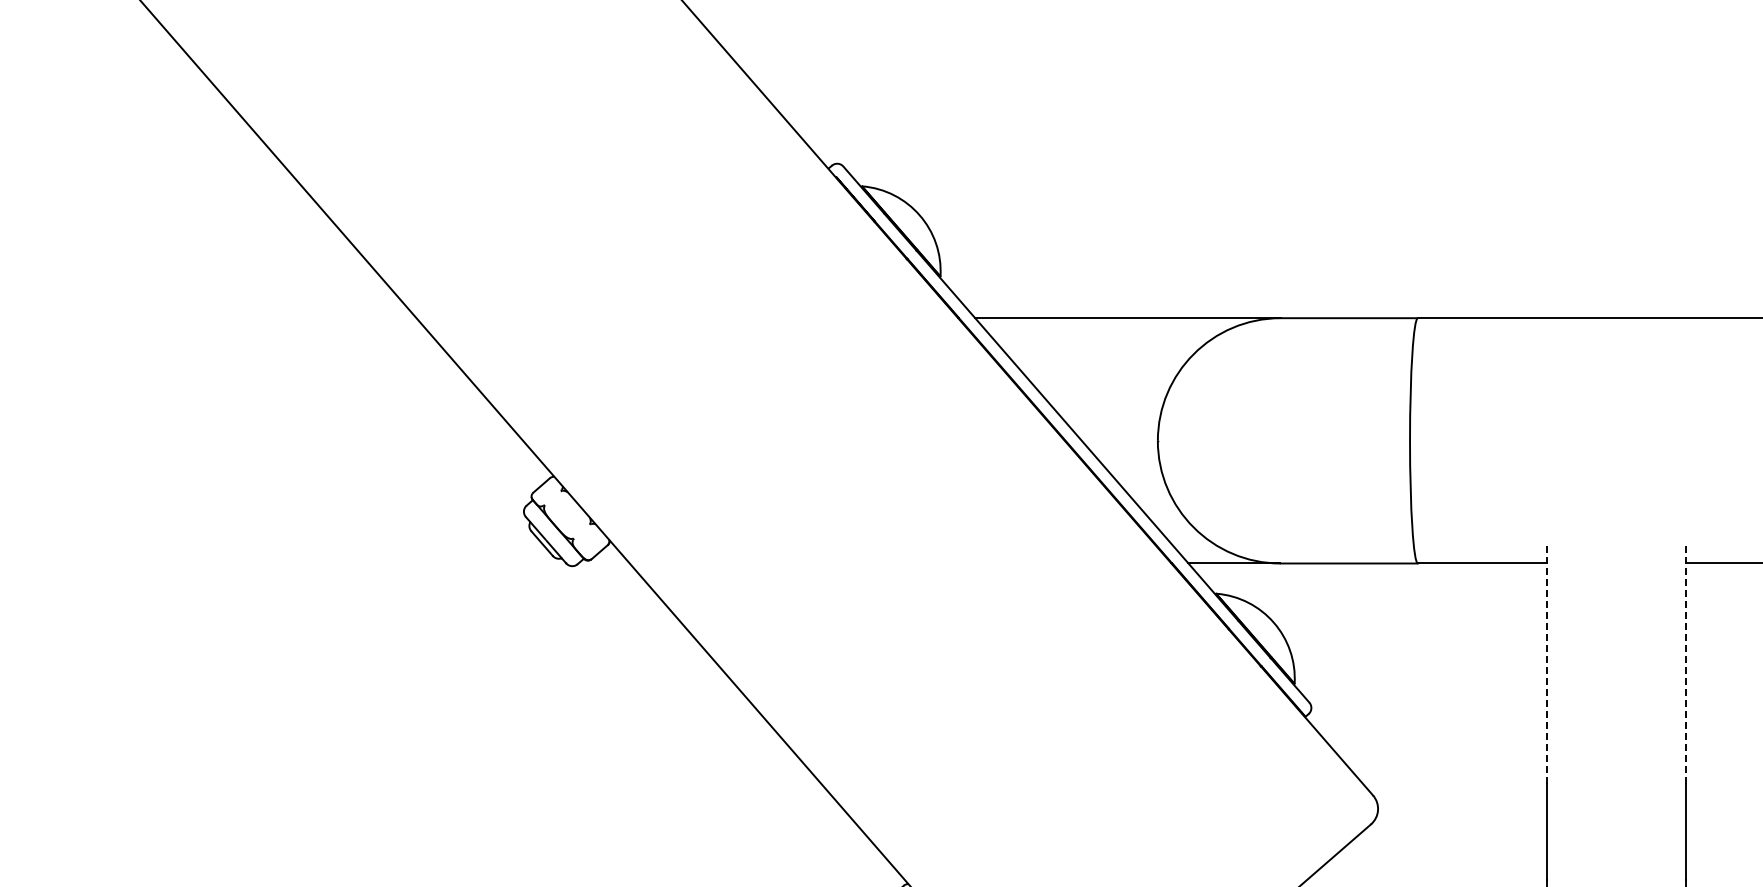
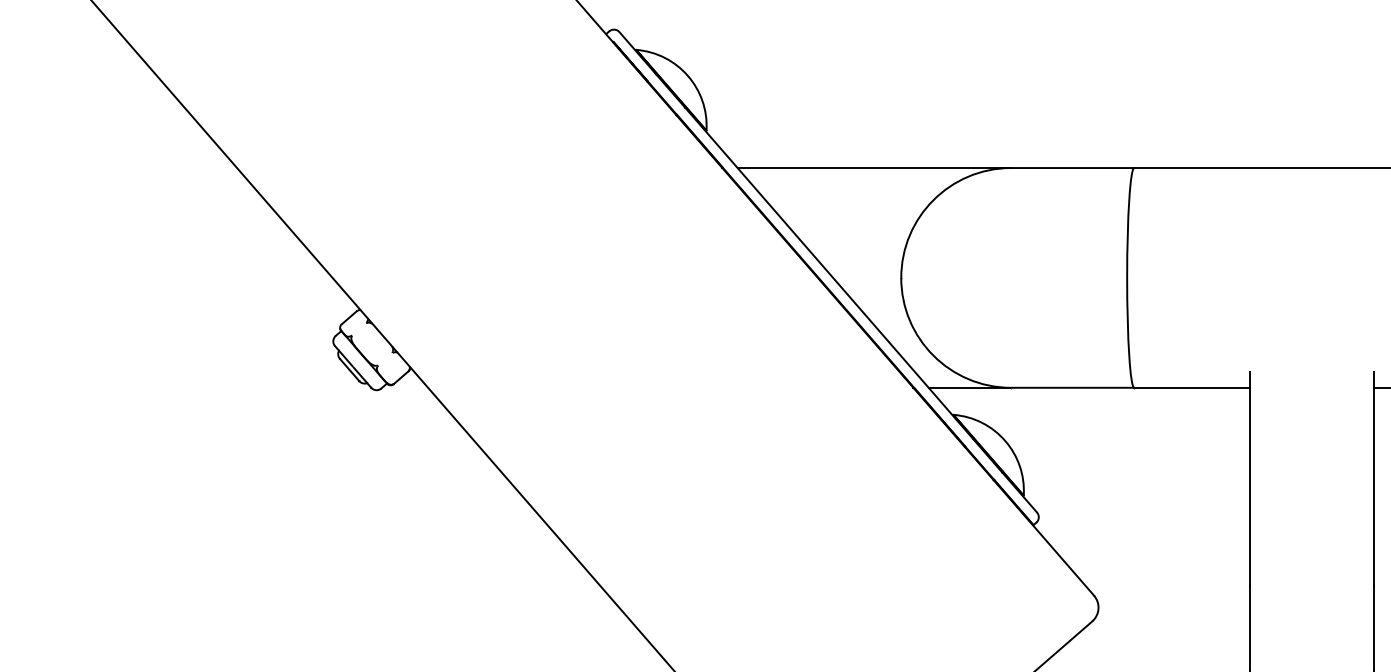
line: (1546, 664) -> (1249, 478), dashed -> solid
line: (1685, 664) -> (1373, 478), dashed -> solid

